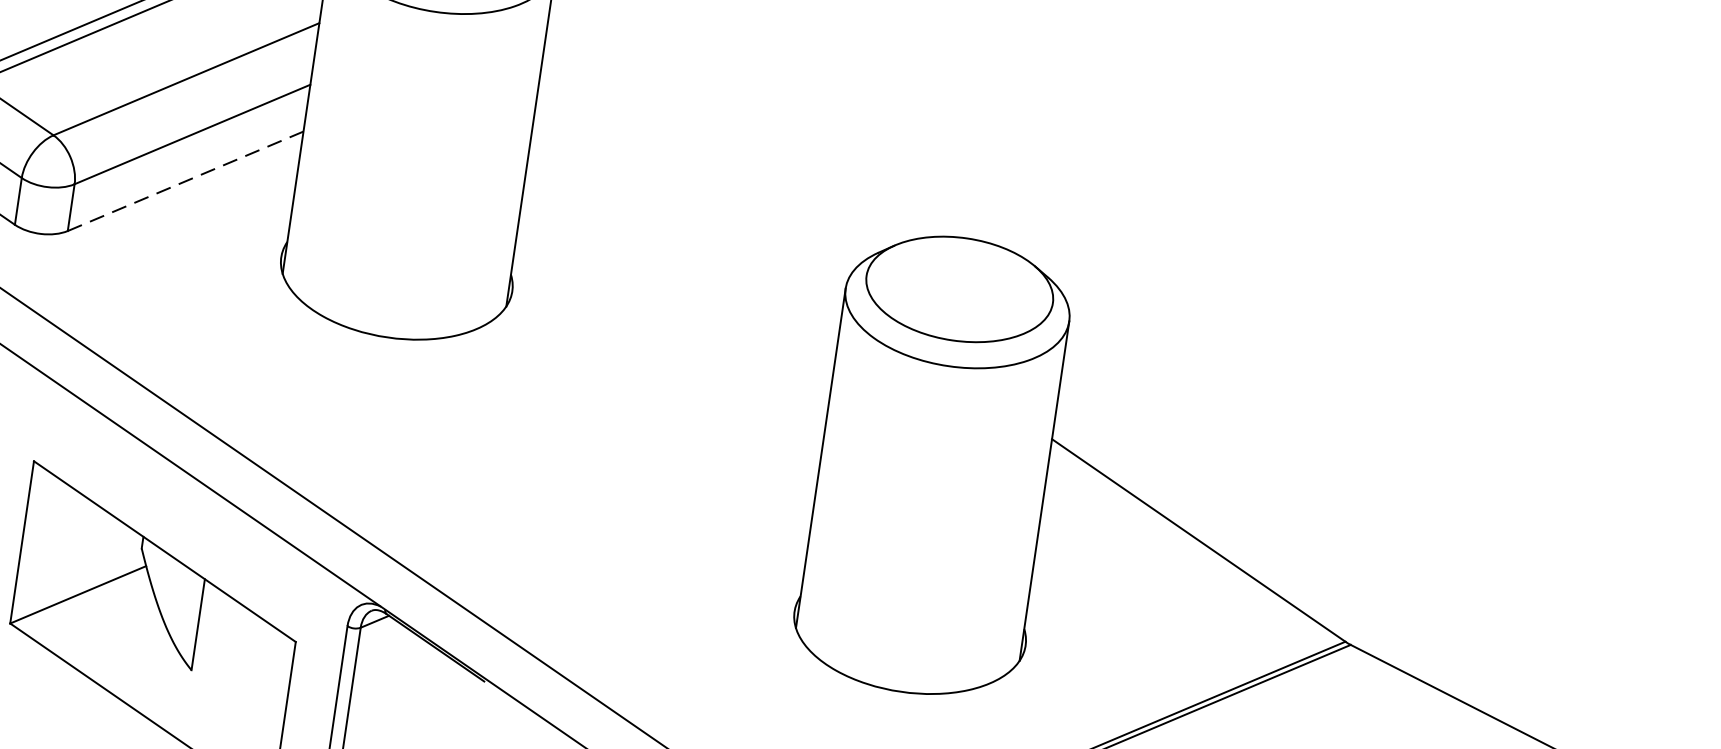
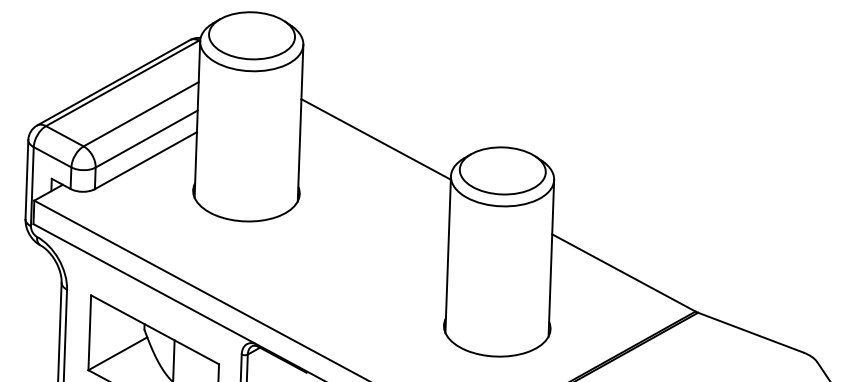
line: (186, 181) -> (146, 160), dashed -> solid
line: (690, 190) -> (375, 139), added

